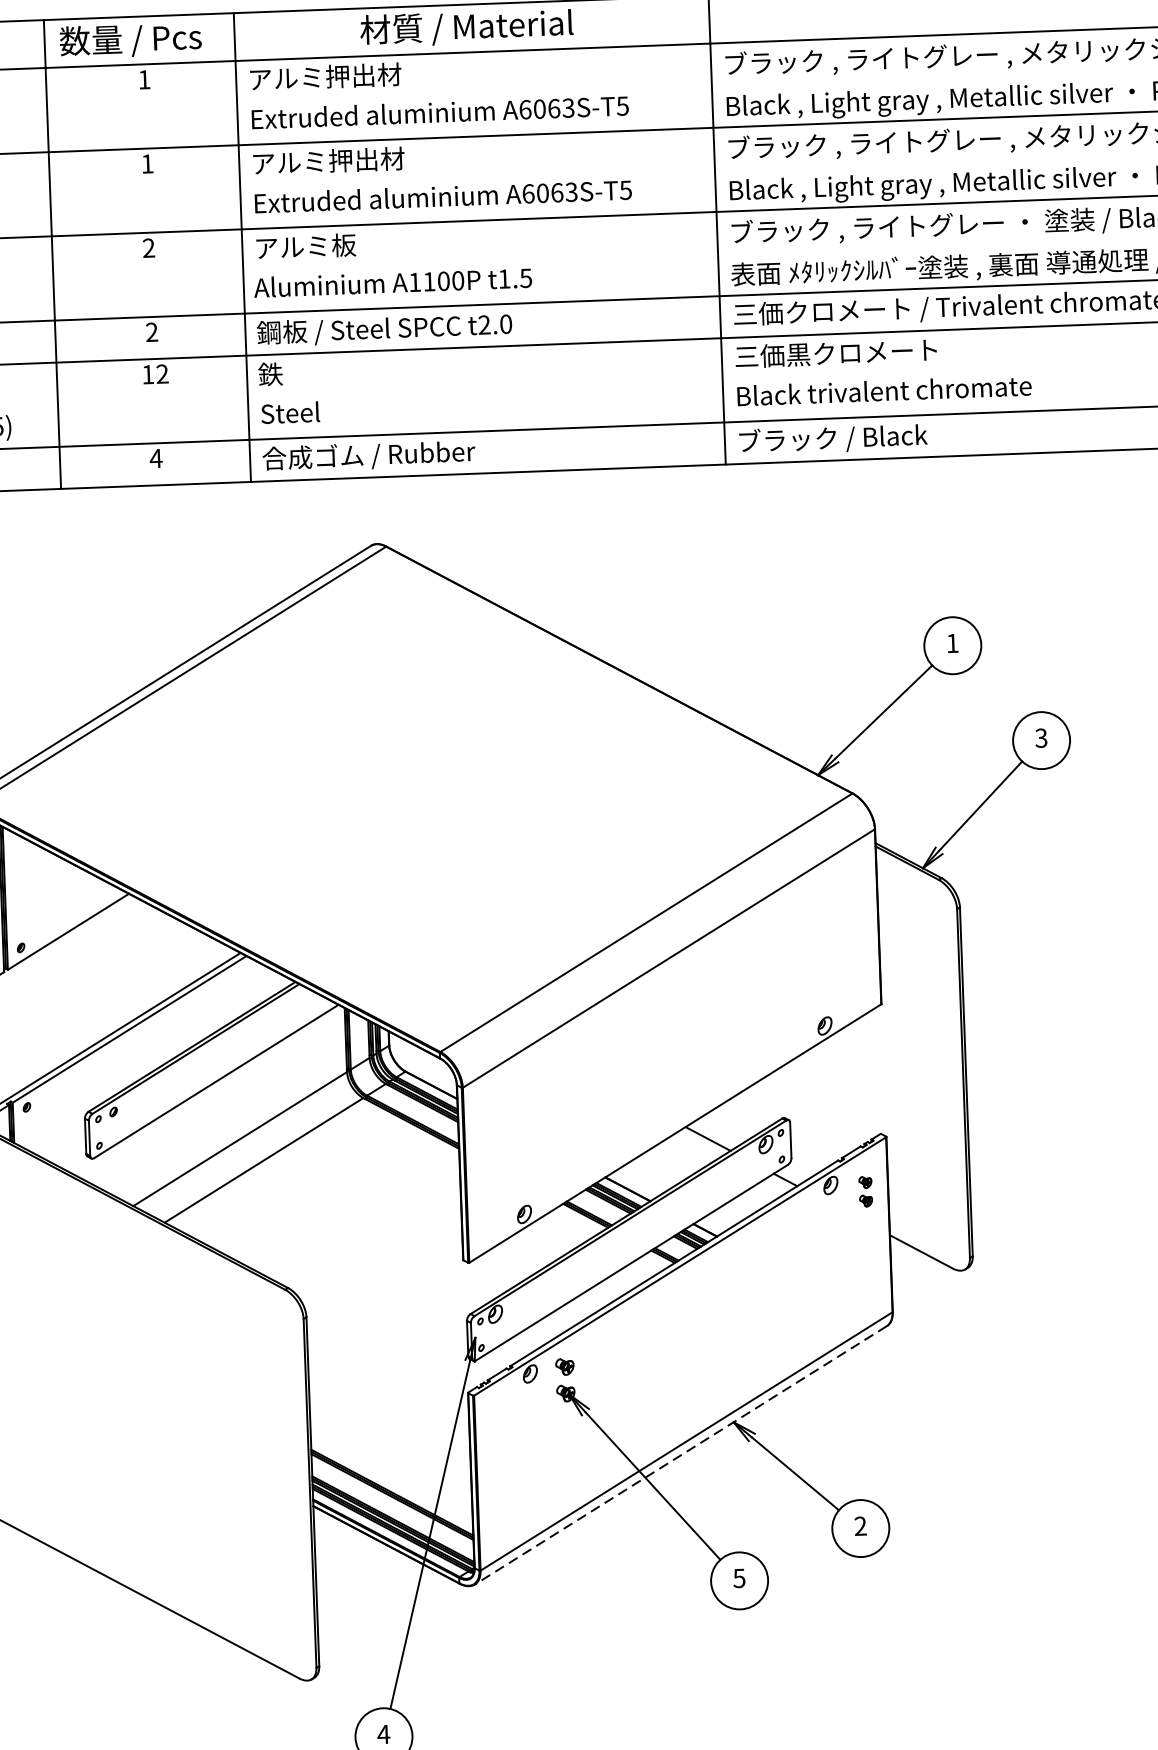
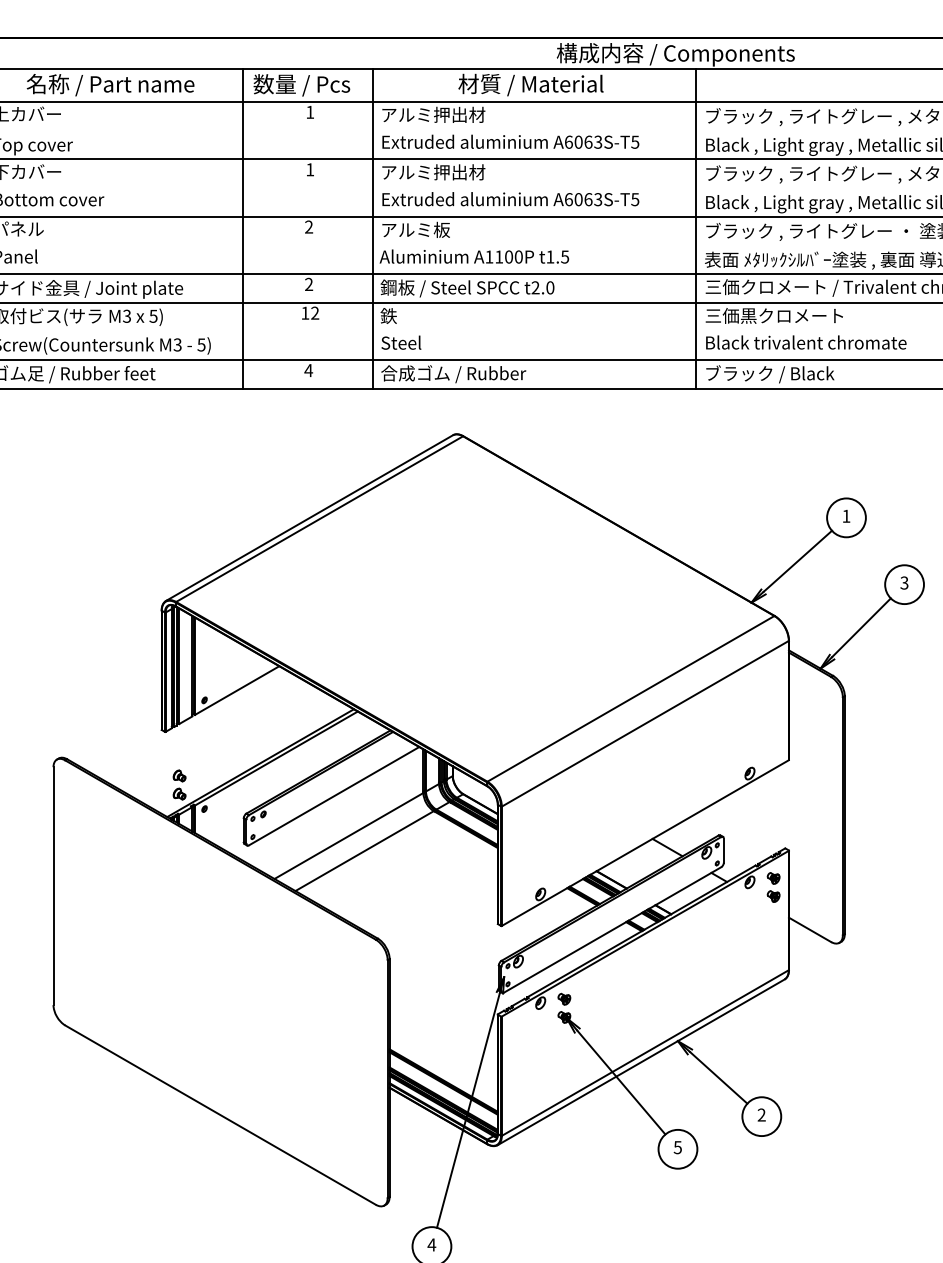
part: (865, 1191) -> (773, 887), size x1.43
line: (681, 1455) -> (641, 1062), dashed -> solid

